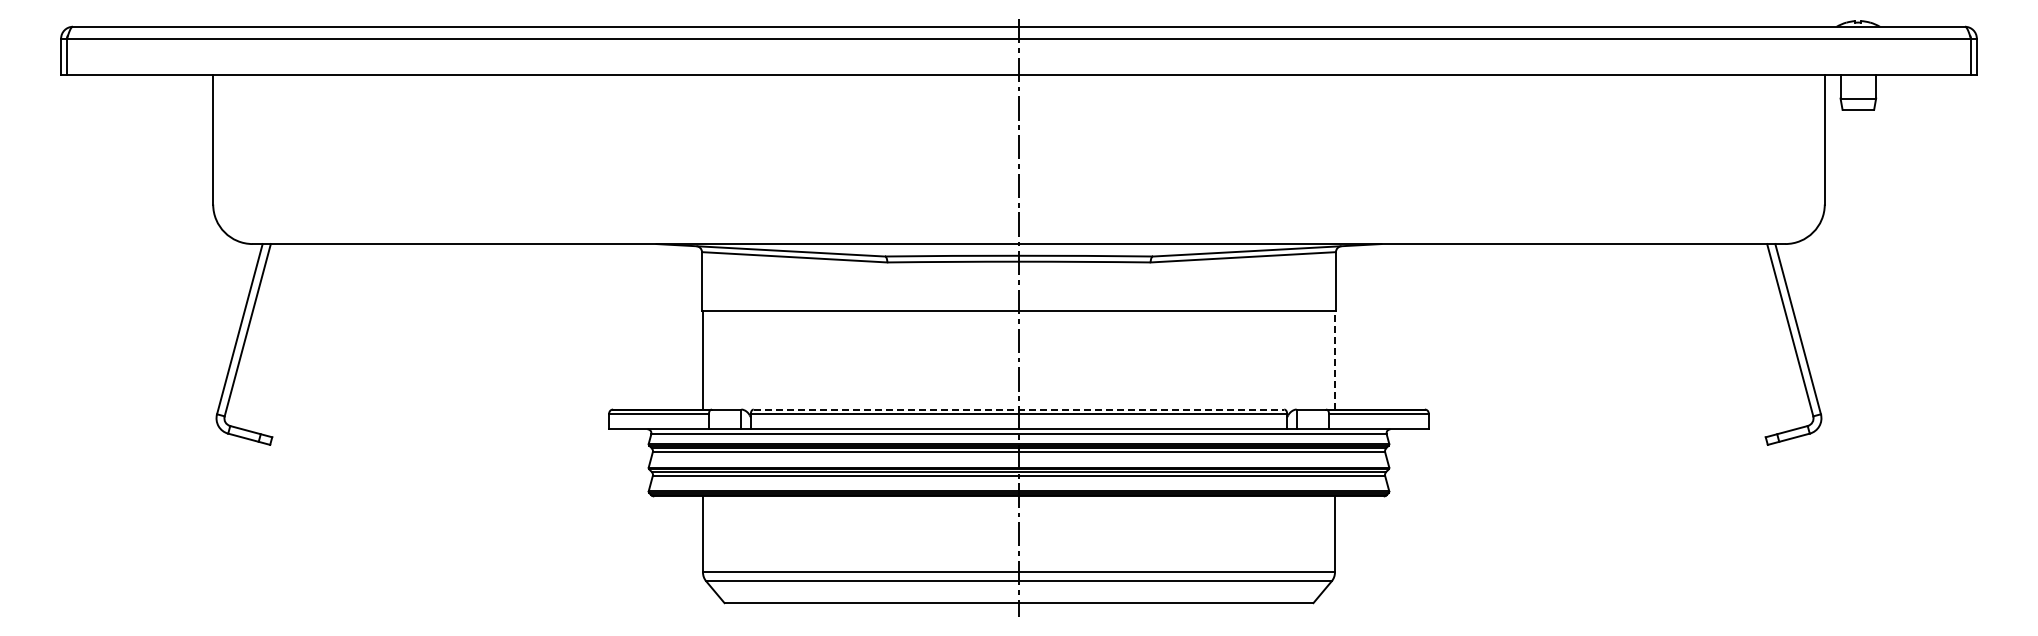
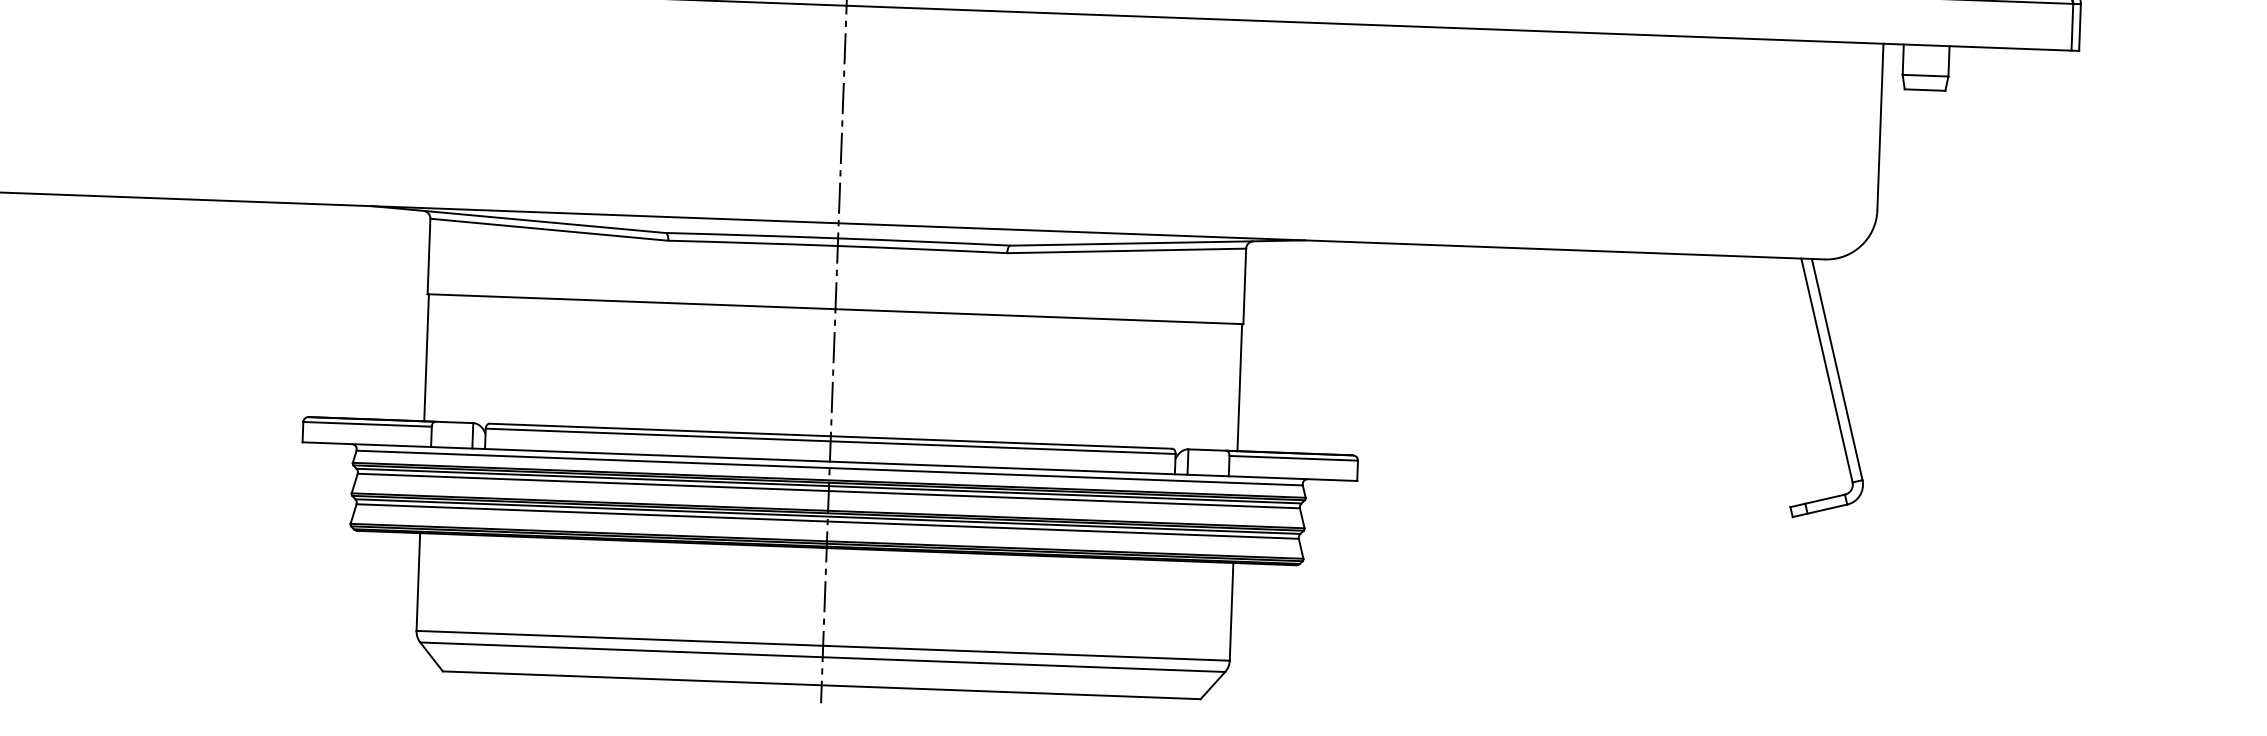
line: (1334, 359) -> (1239, 386), dashed -> solid
line: (1019, 409) -> (831, 436), dashed -> solid

